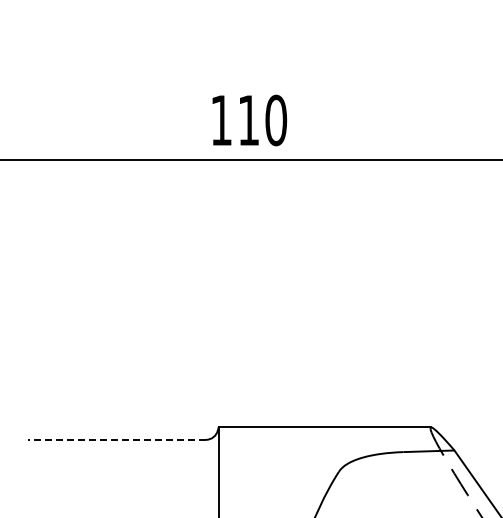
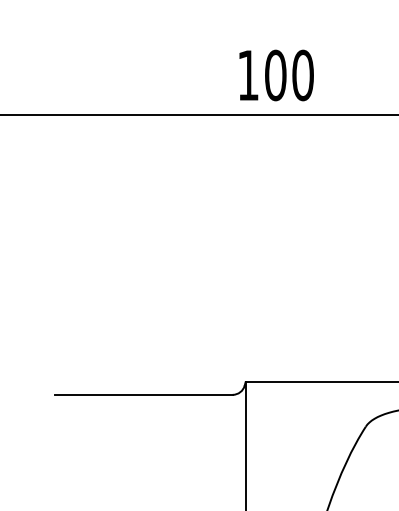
text: (248, 120) -> (275, 75), 110 -> 100
line: (116, 439) -> (143, 394), dashed -> solid

